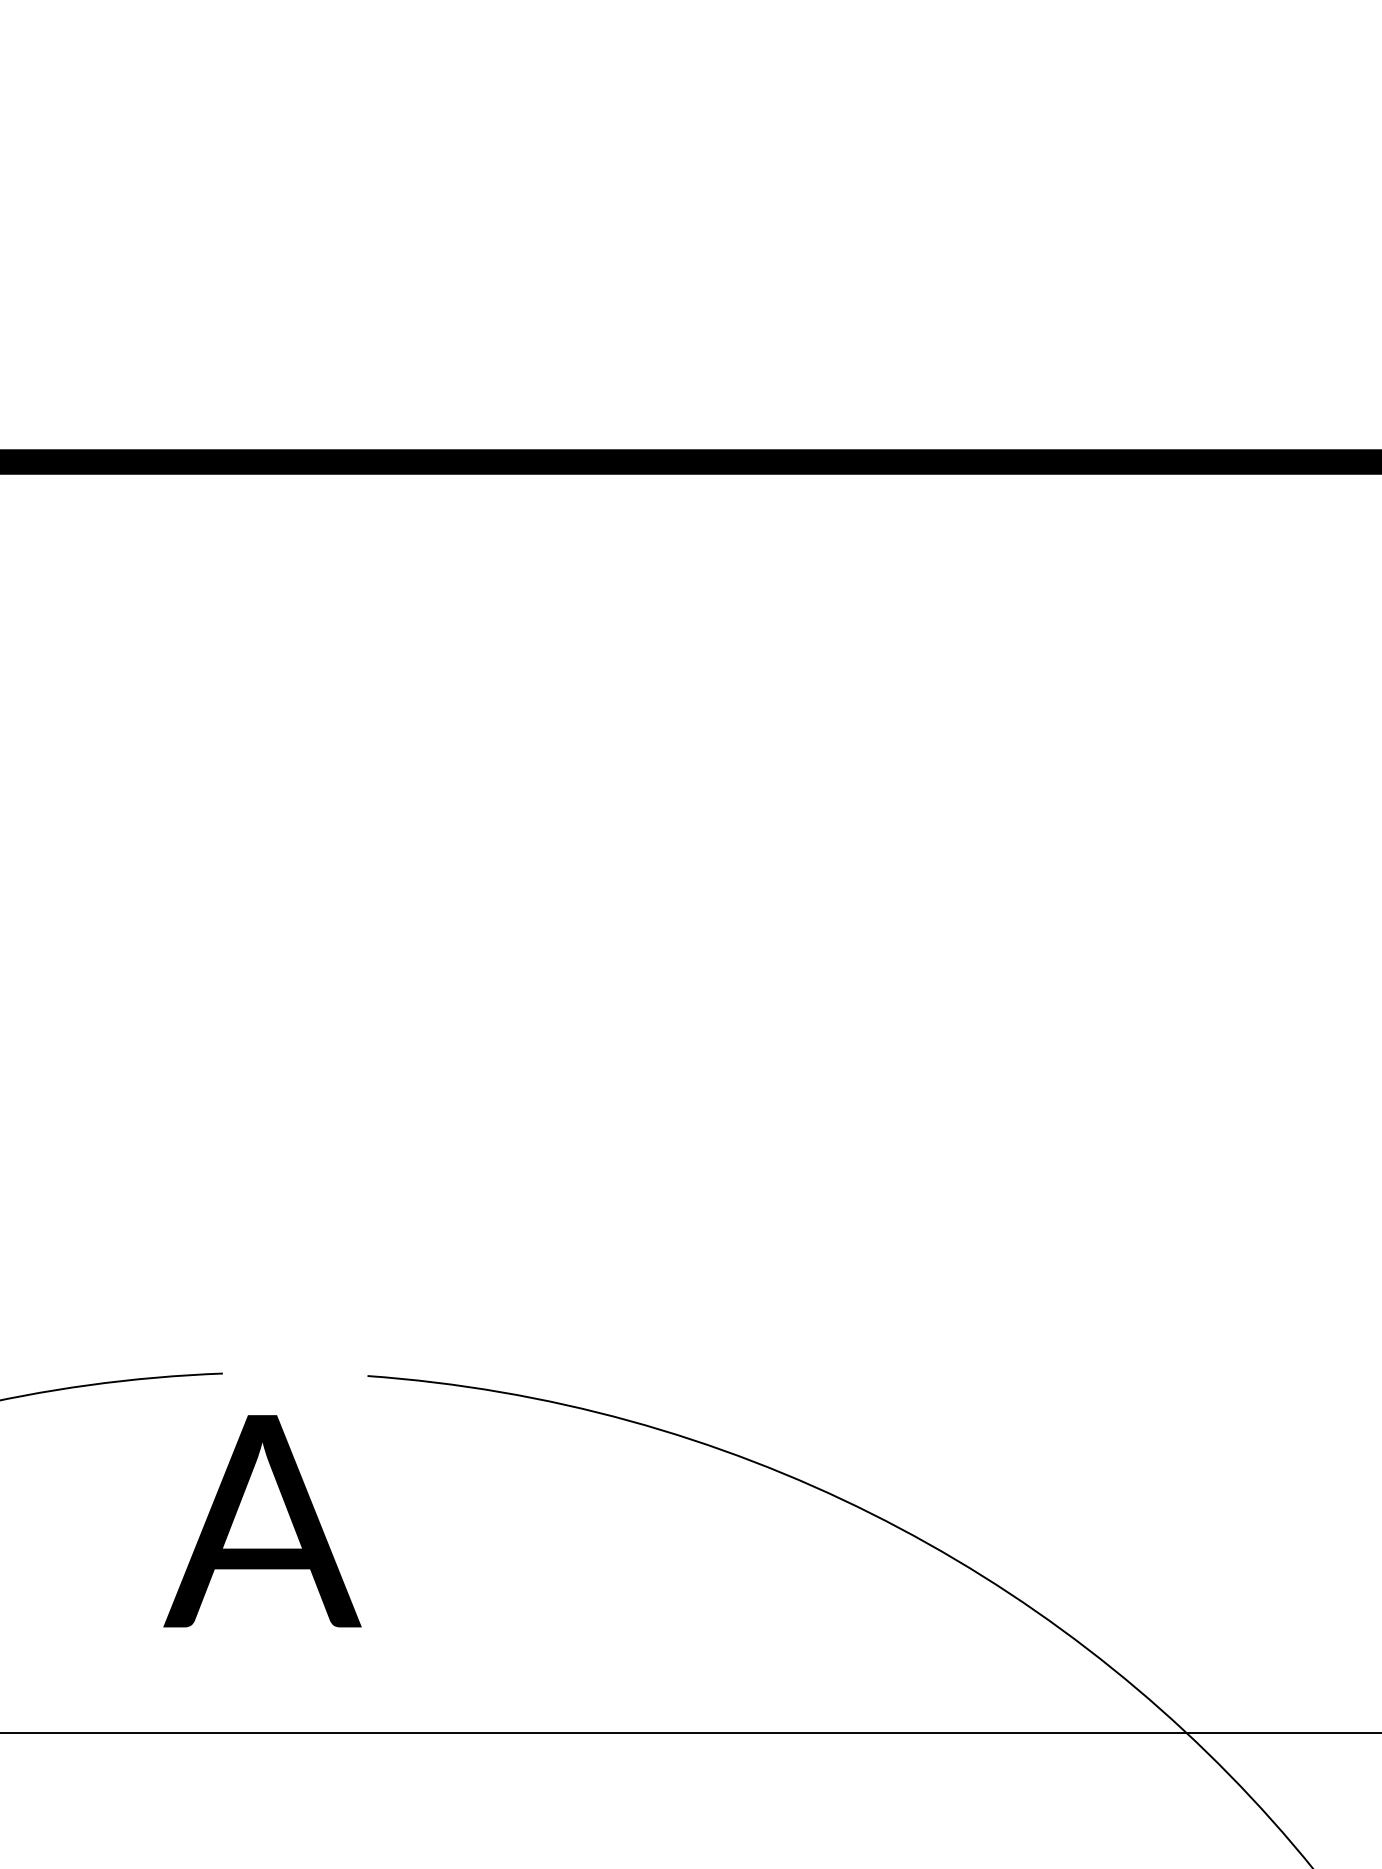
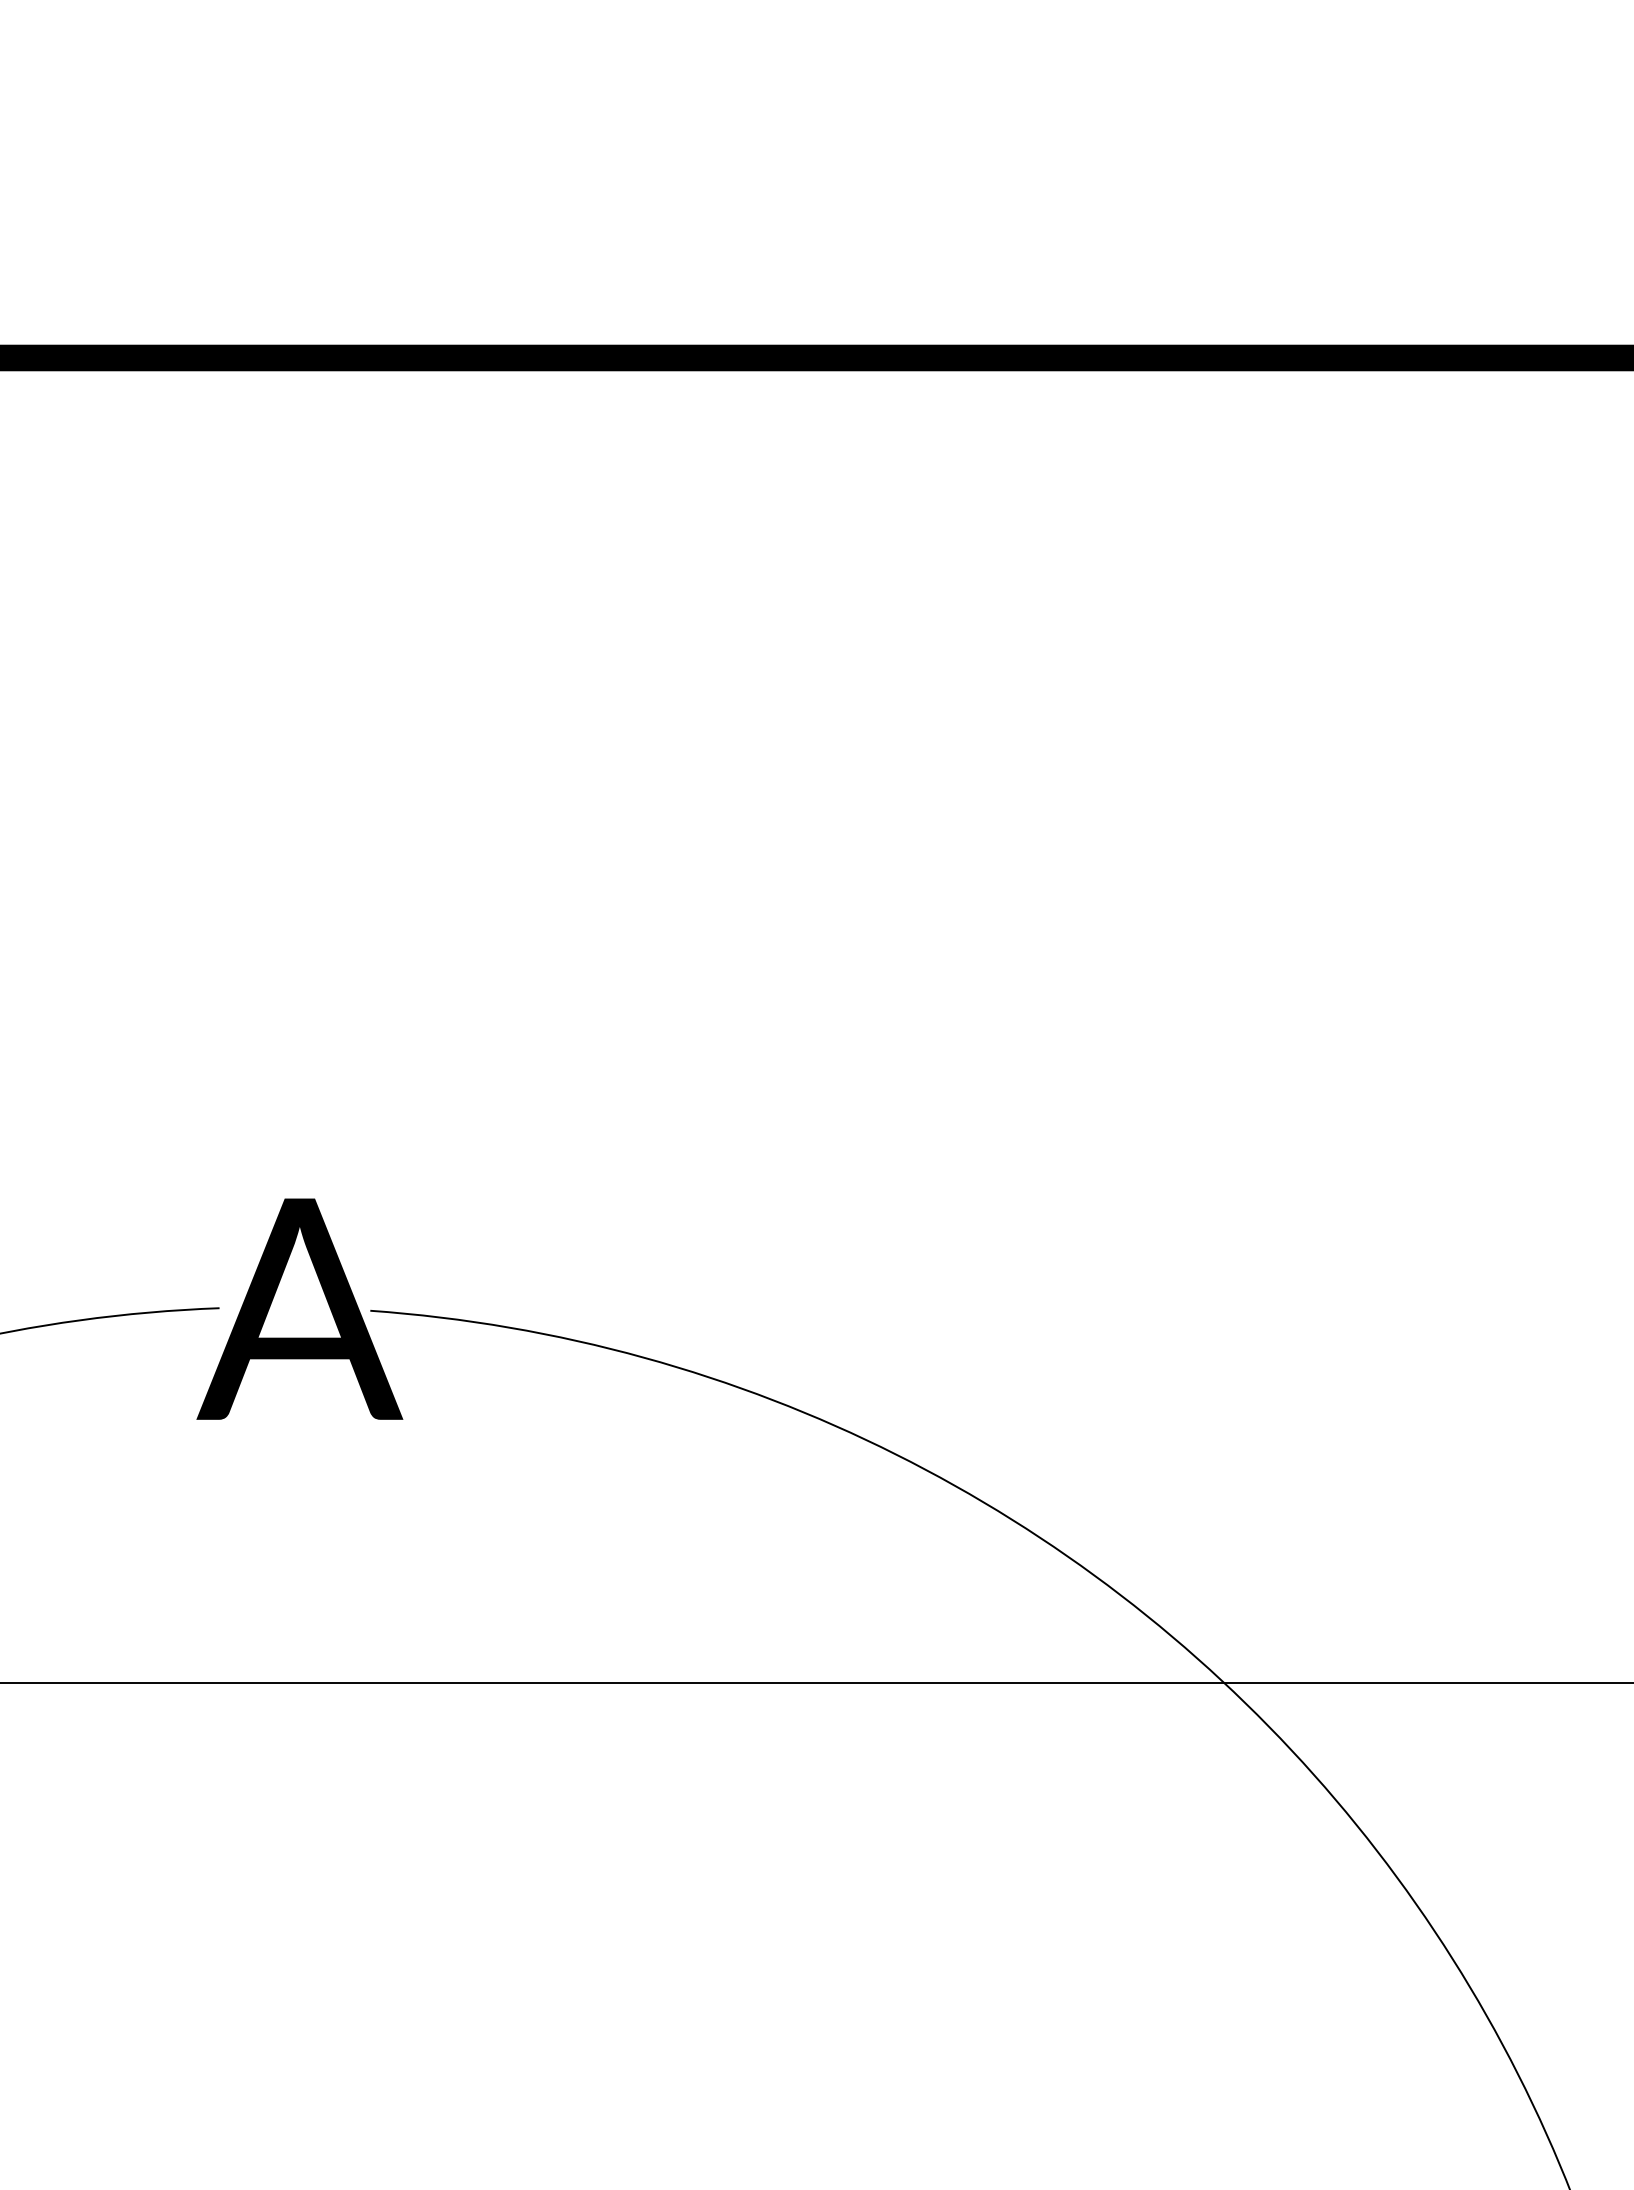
text: (262, 1520) -> (299, 1308), moved

